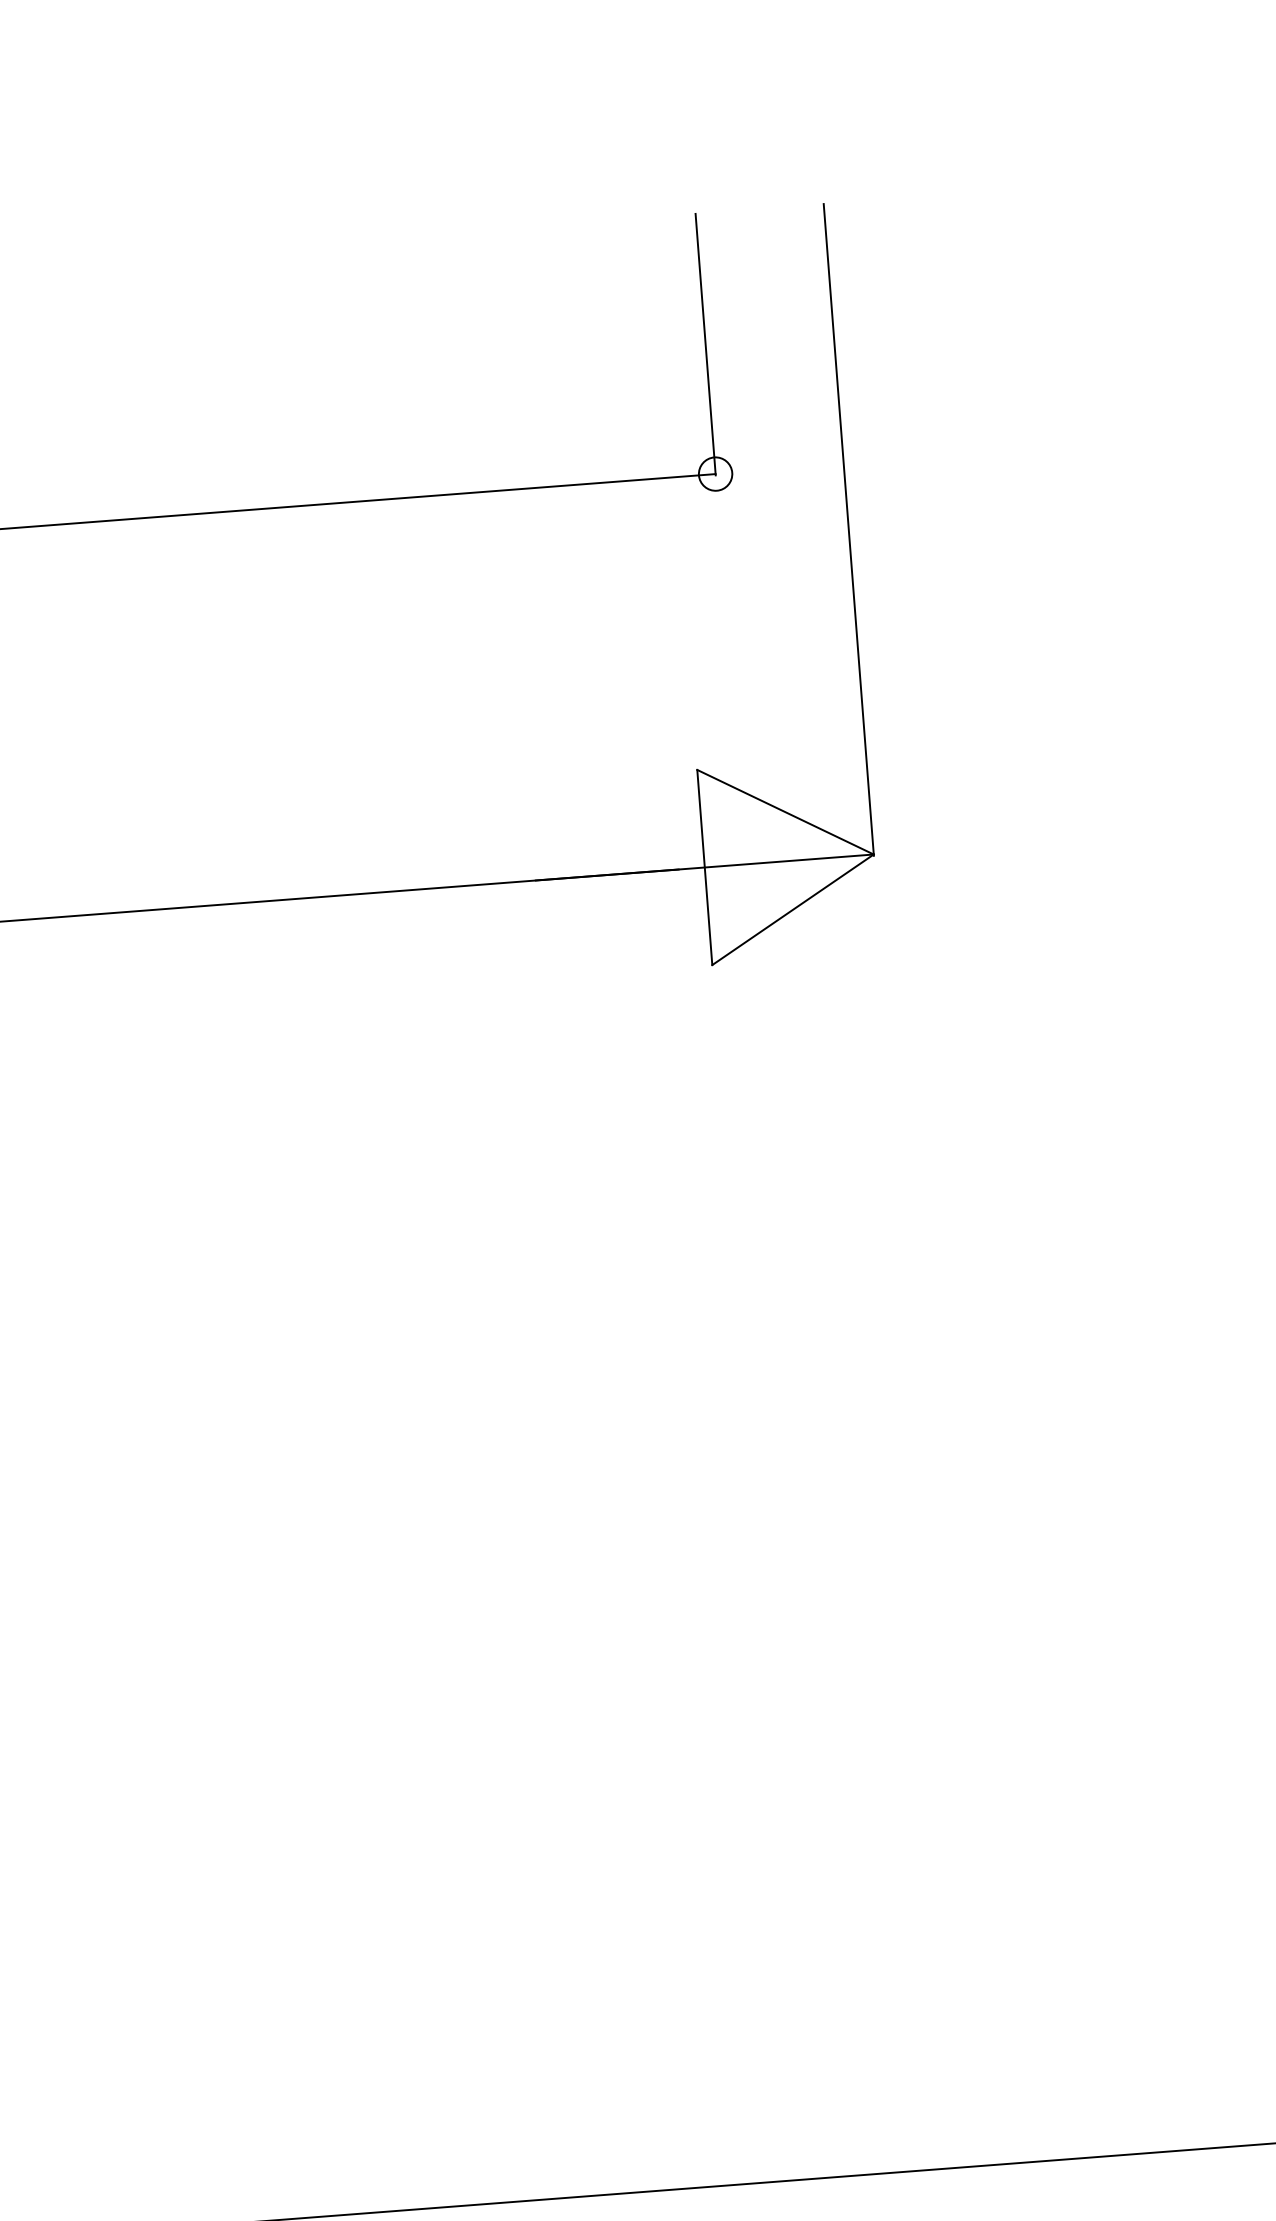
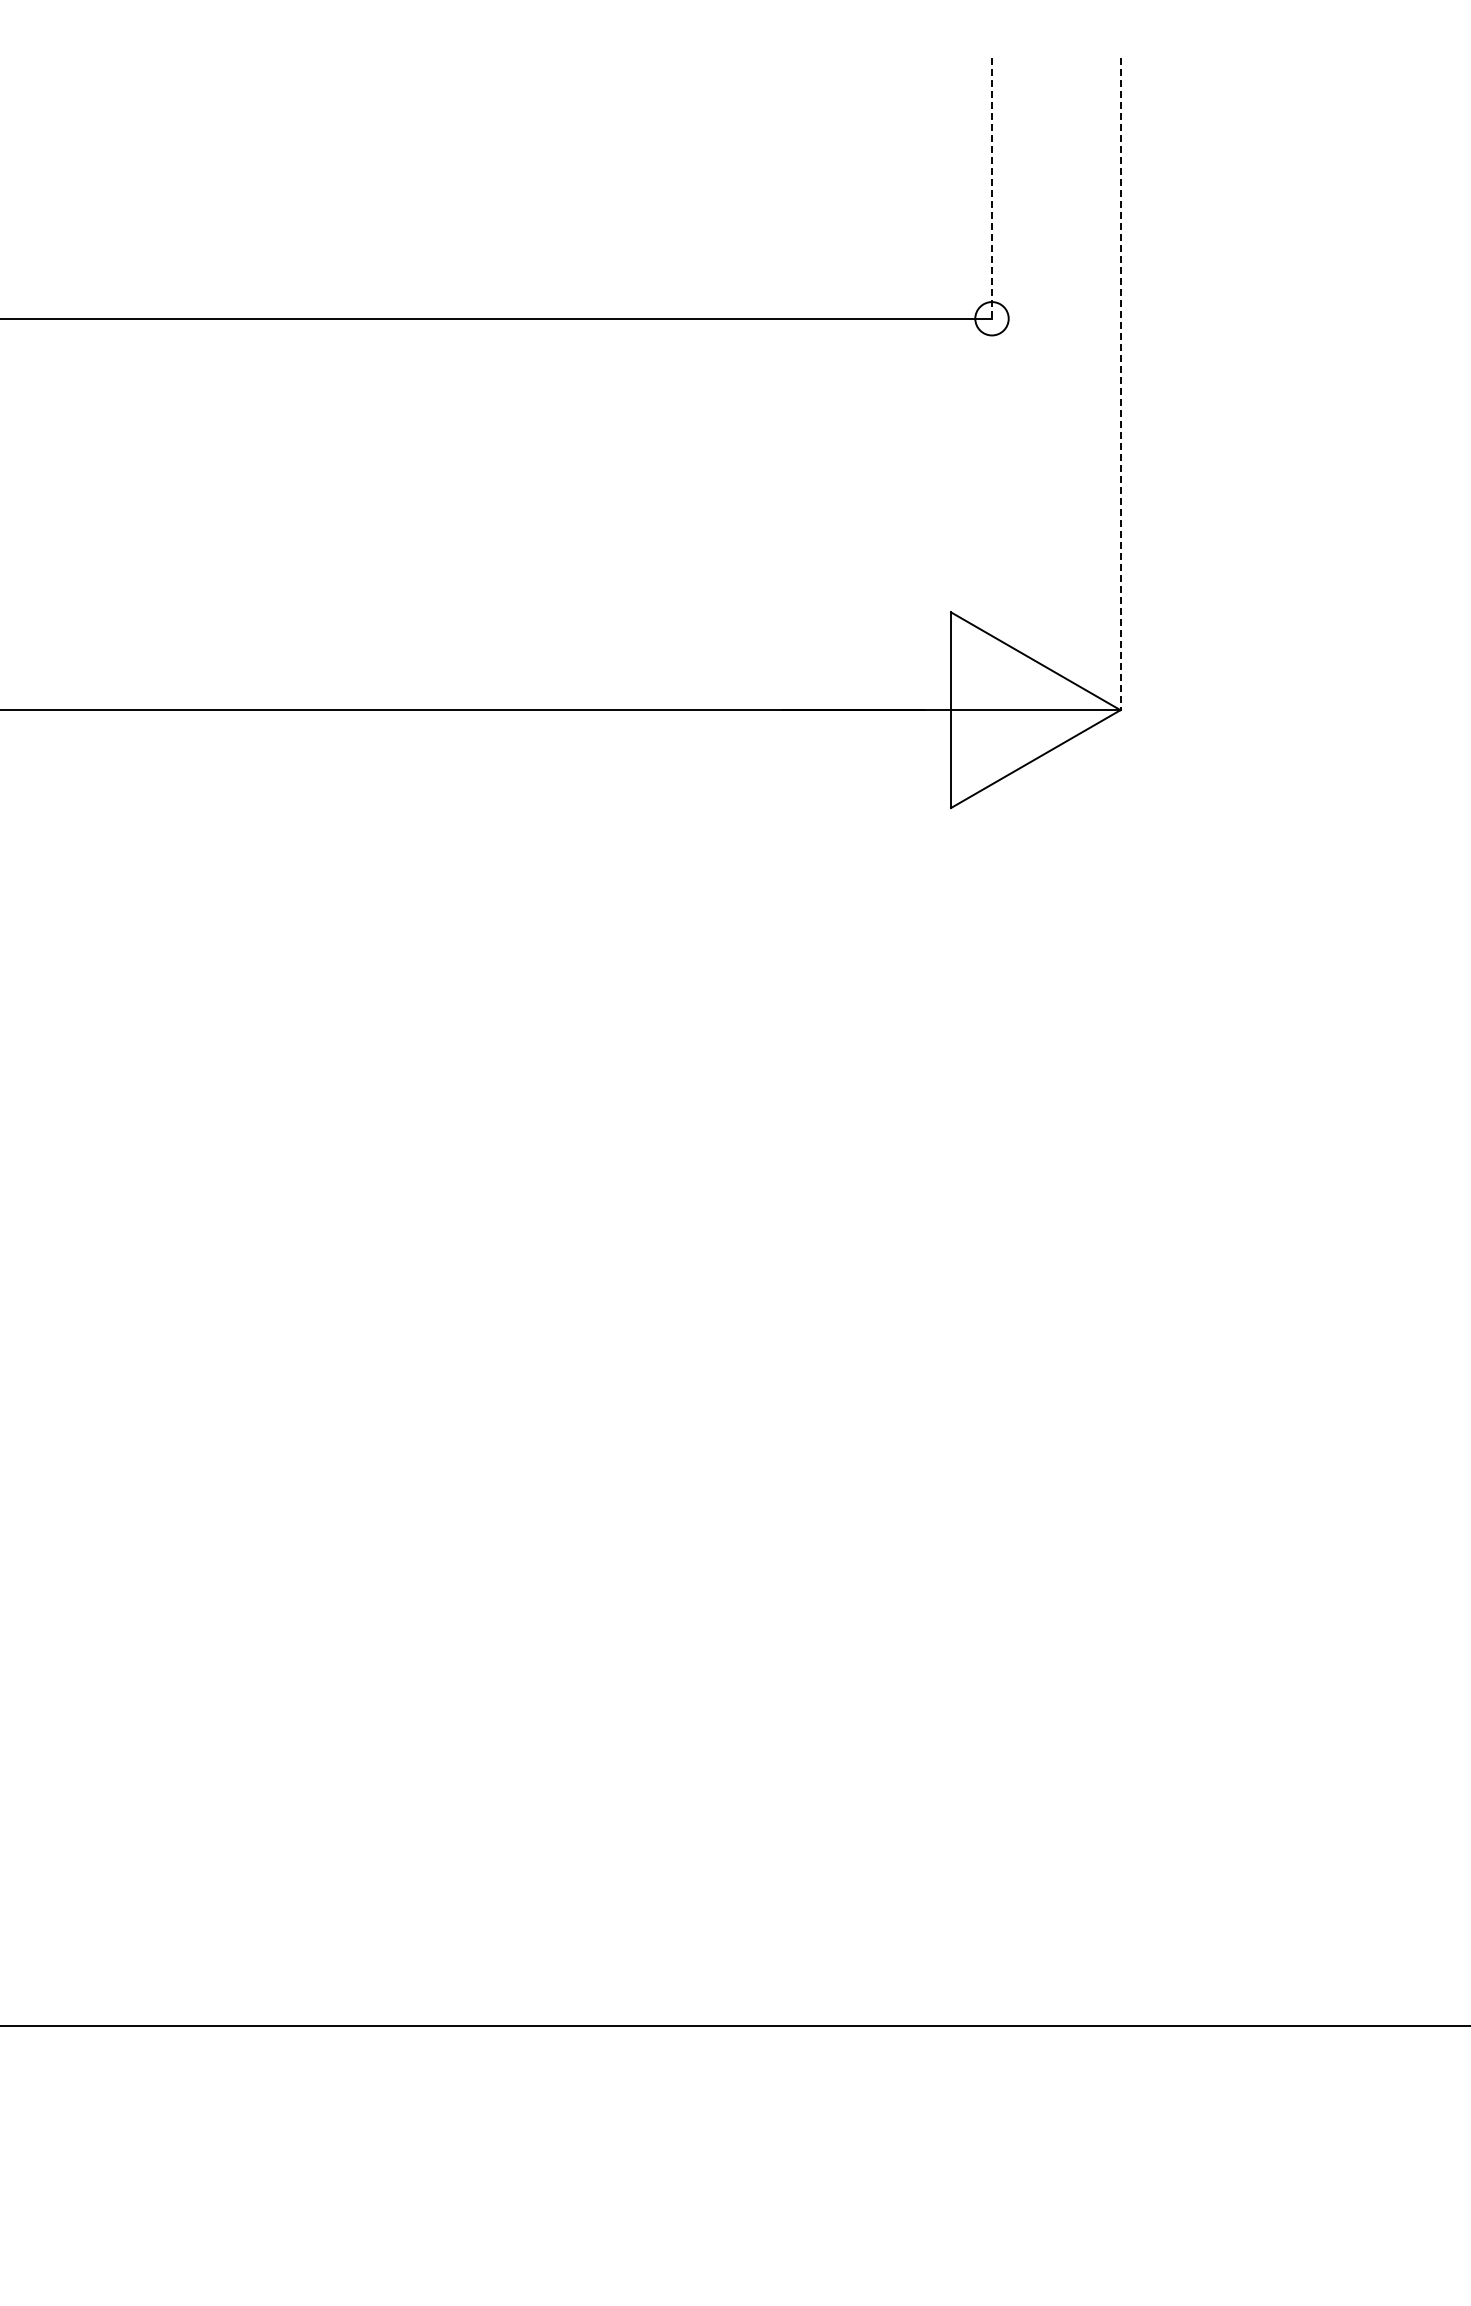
line: (706, 345) -> (992, 189), solid -> dashed
line: (848, 529) -> (1120, 384), solid -> dashed

